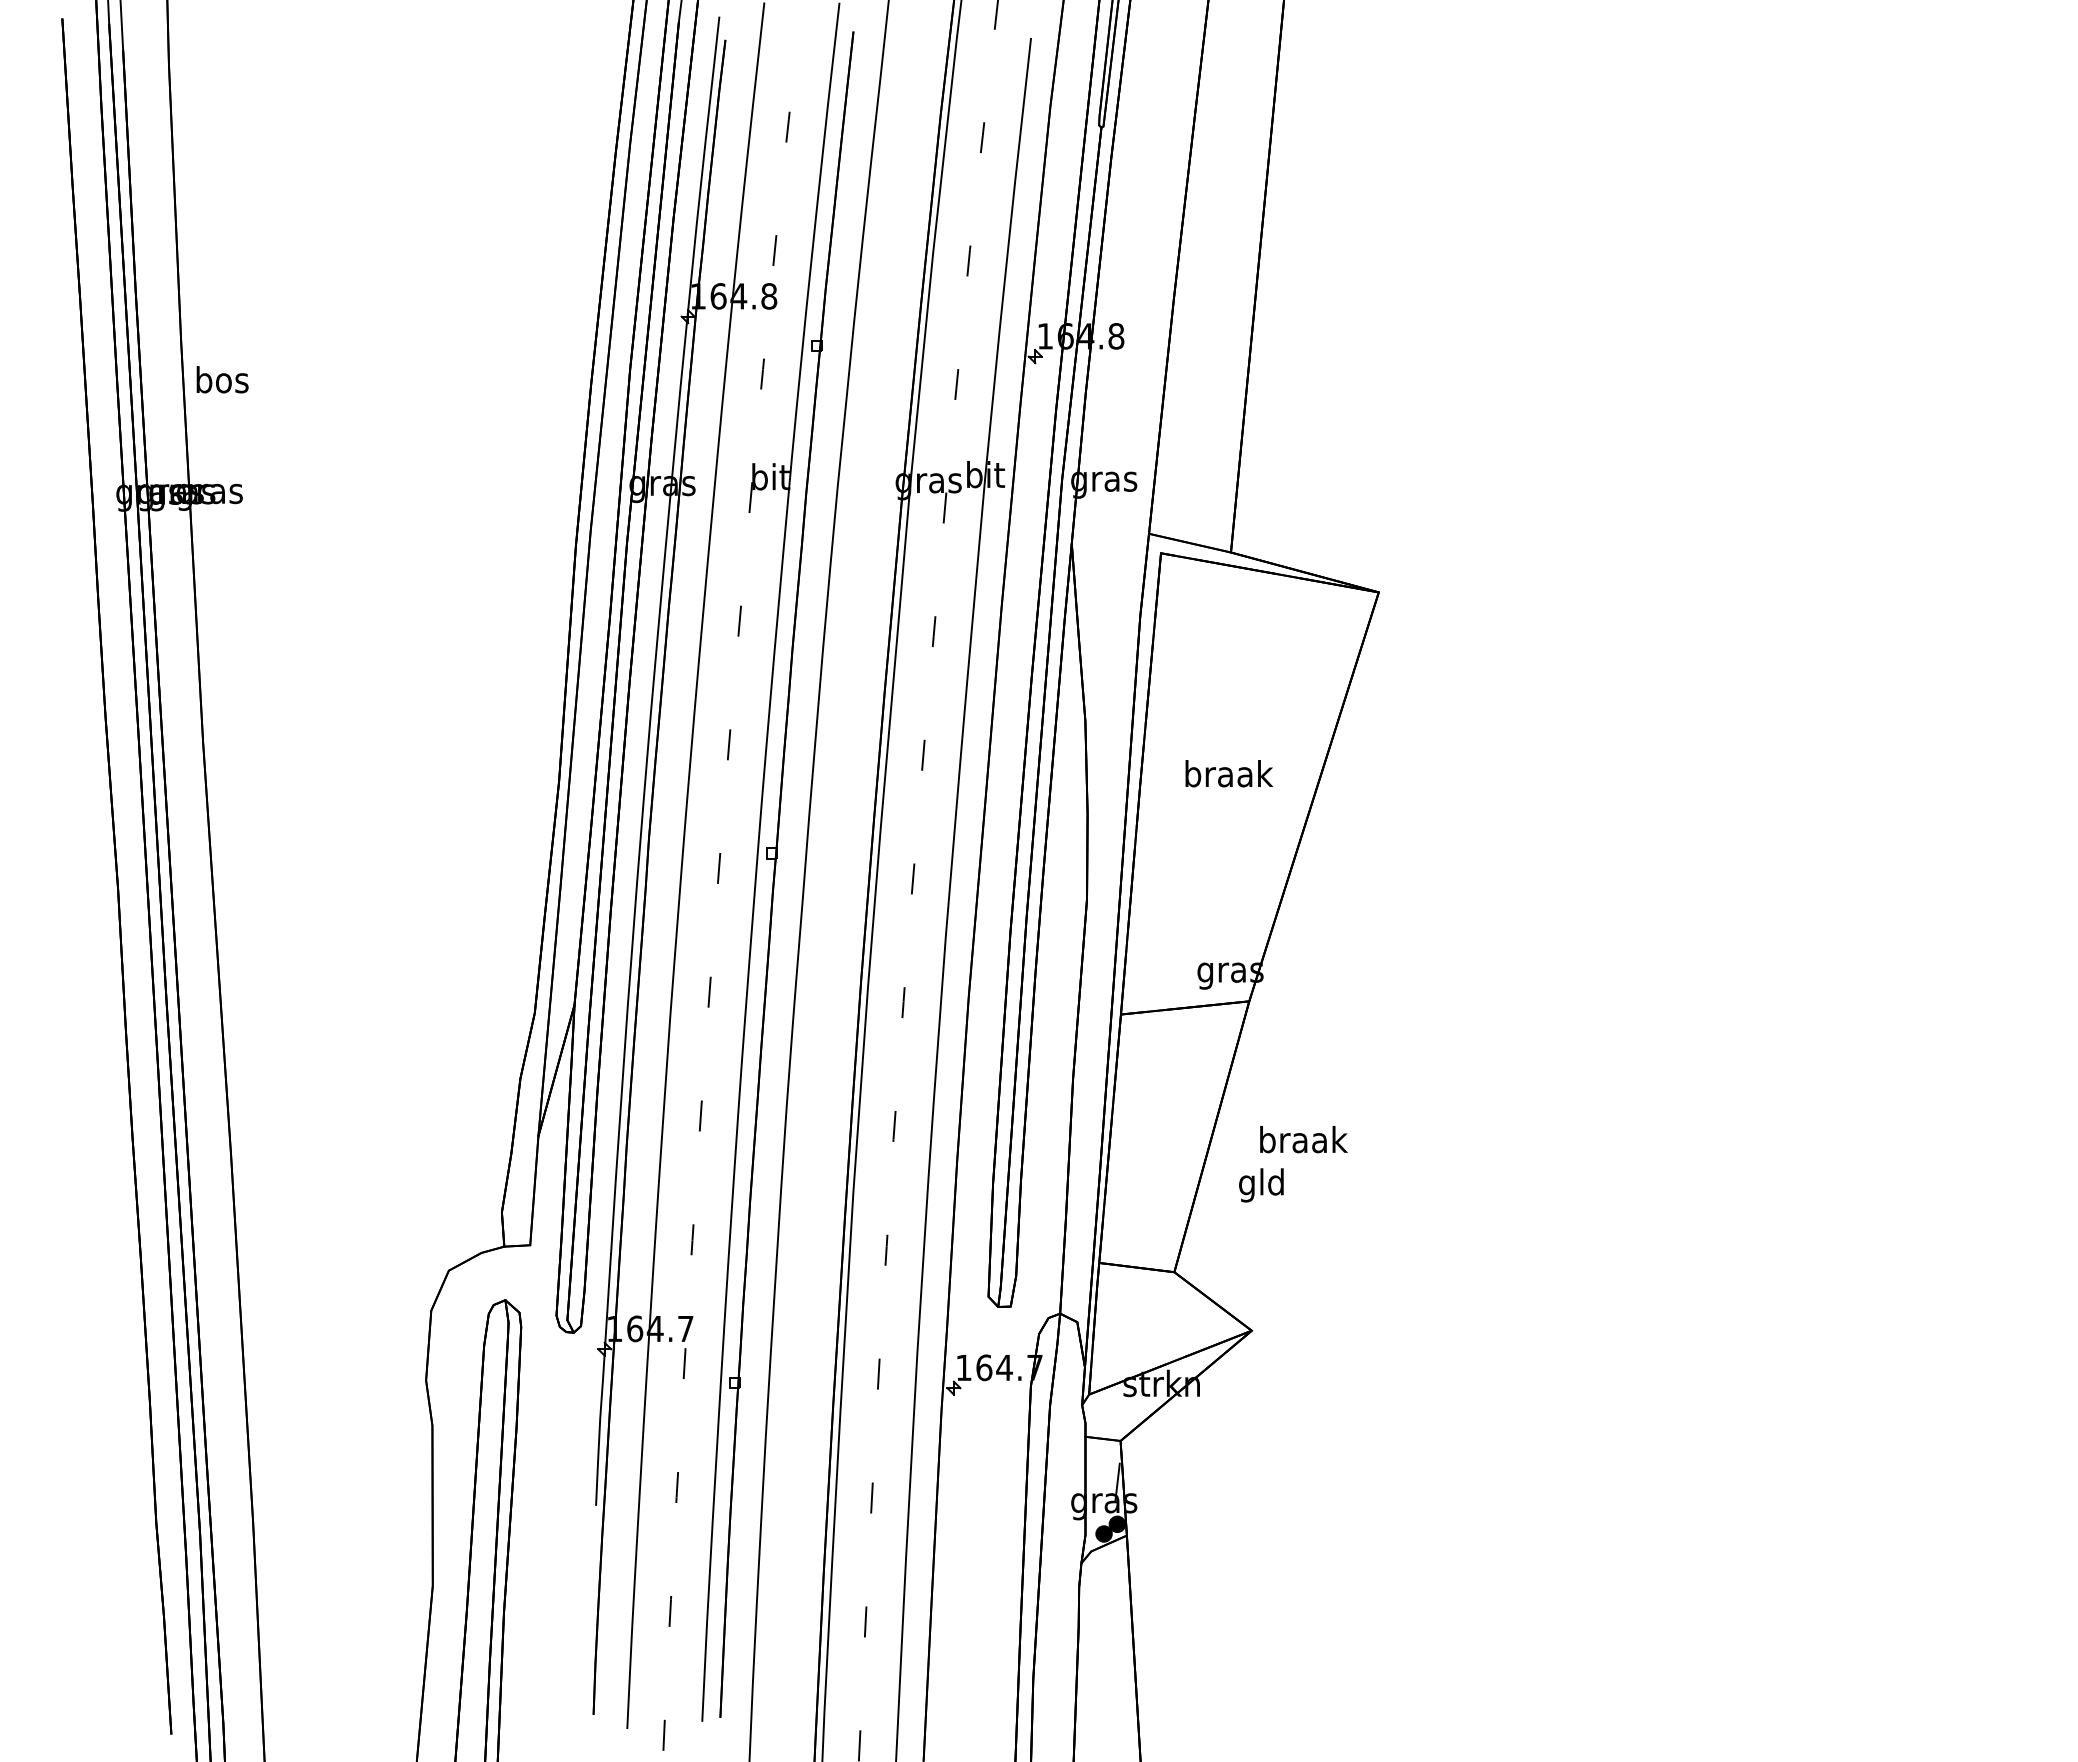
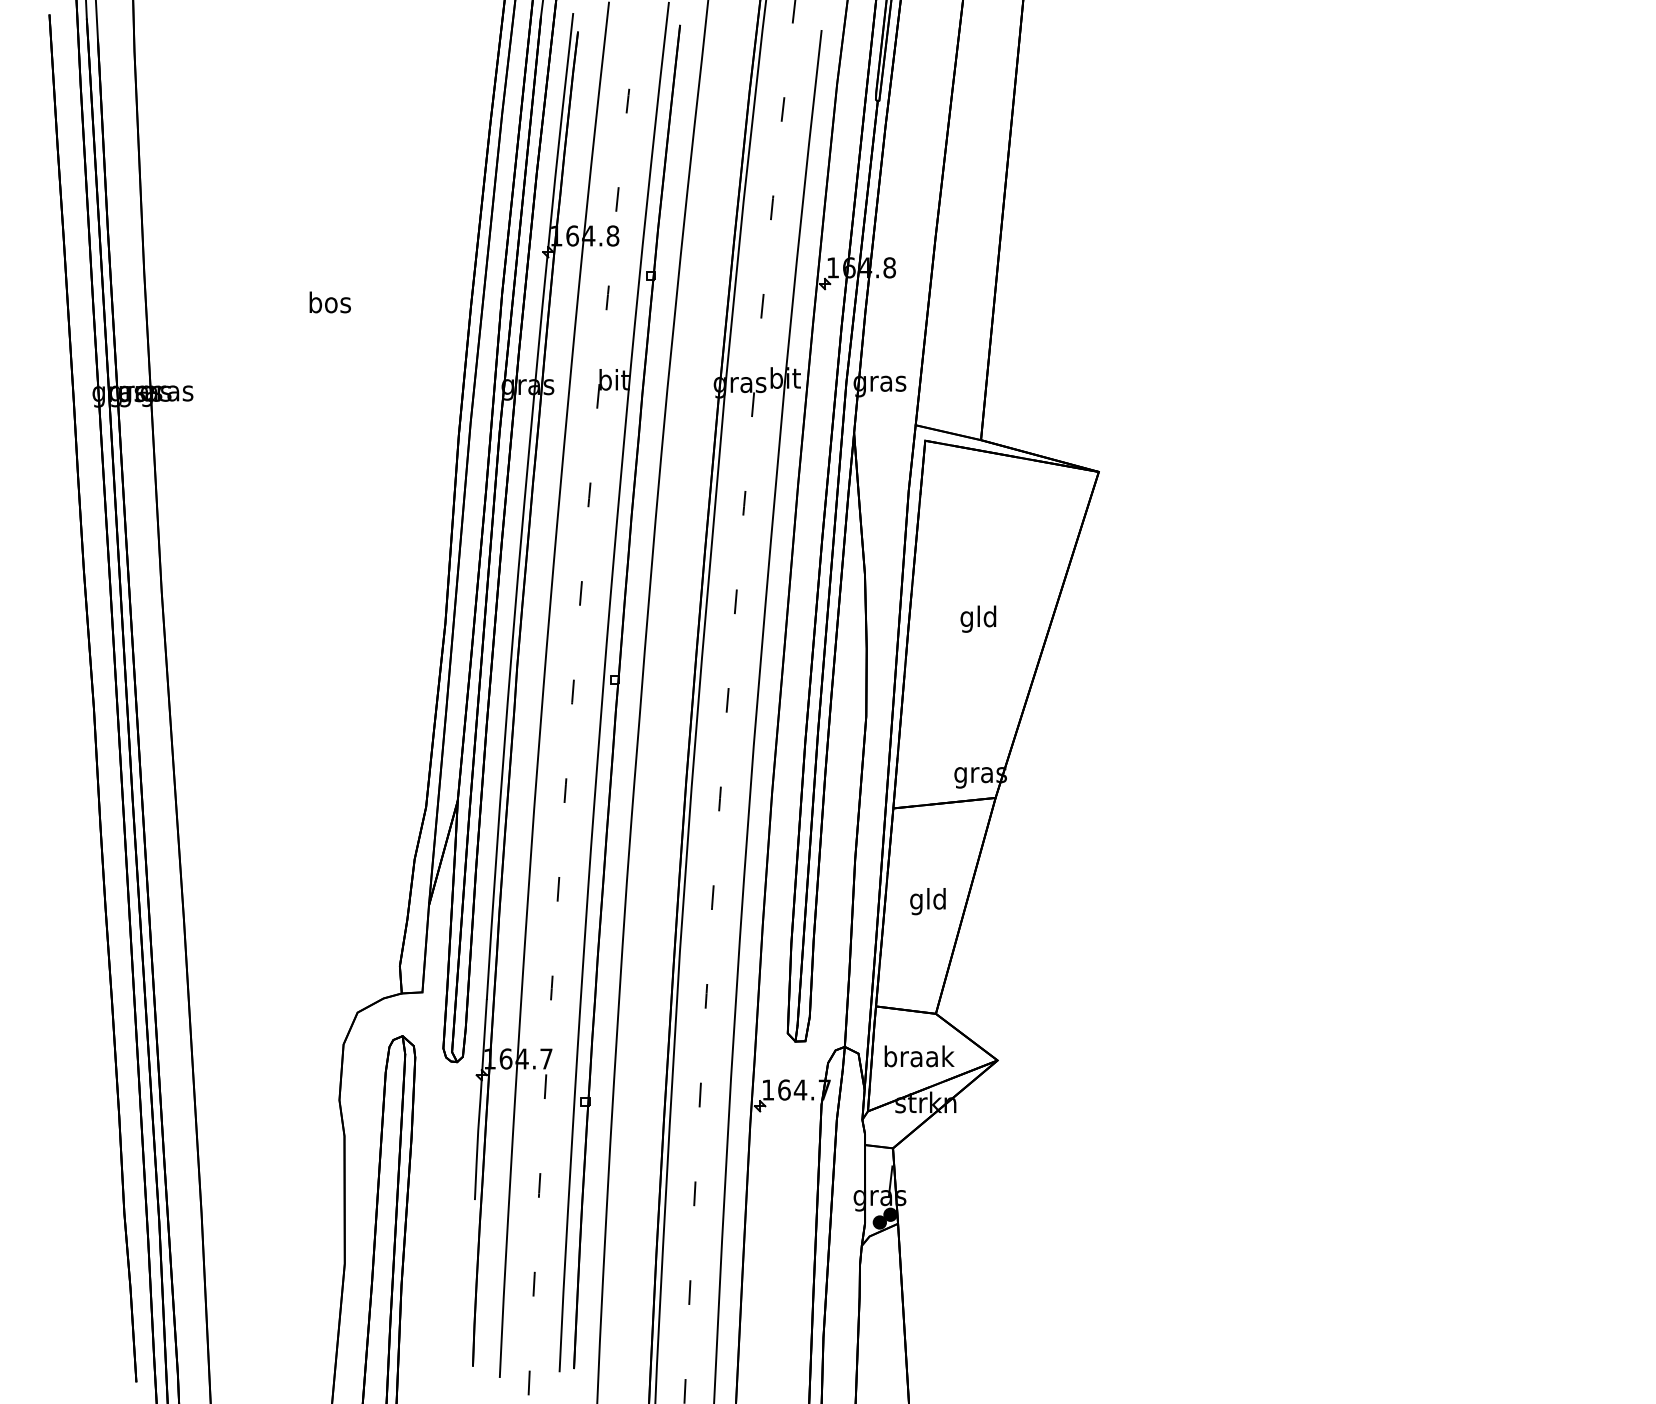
text: (222, 379) -> (330, 302), moved
text: (1229, 777) -> (979, 619), braak -> gld
text: (1303, 1139) -> (919, 1056), moved
text: (1261, 1185) -> (928, 901), moved

